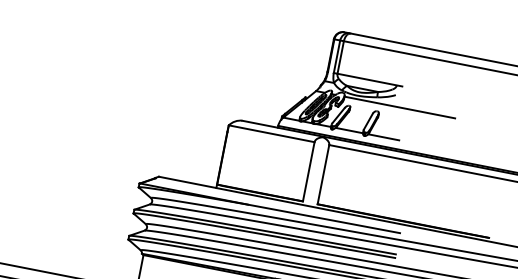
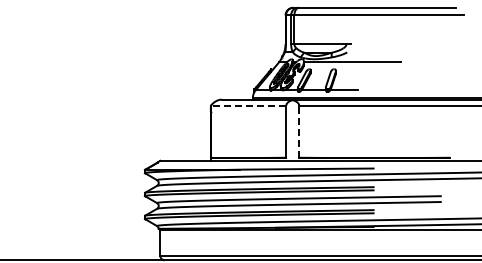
line: (271, 133) -> (248, 105), solid -> dashed
line: (323, 174) -> (299, 131), solid -> dashed

